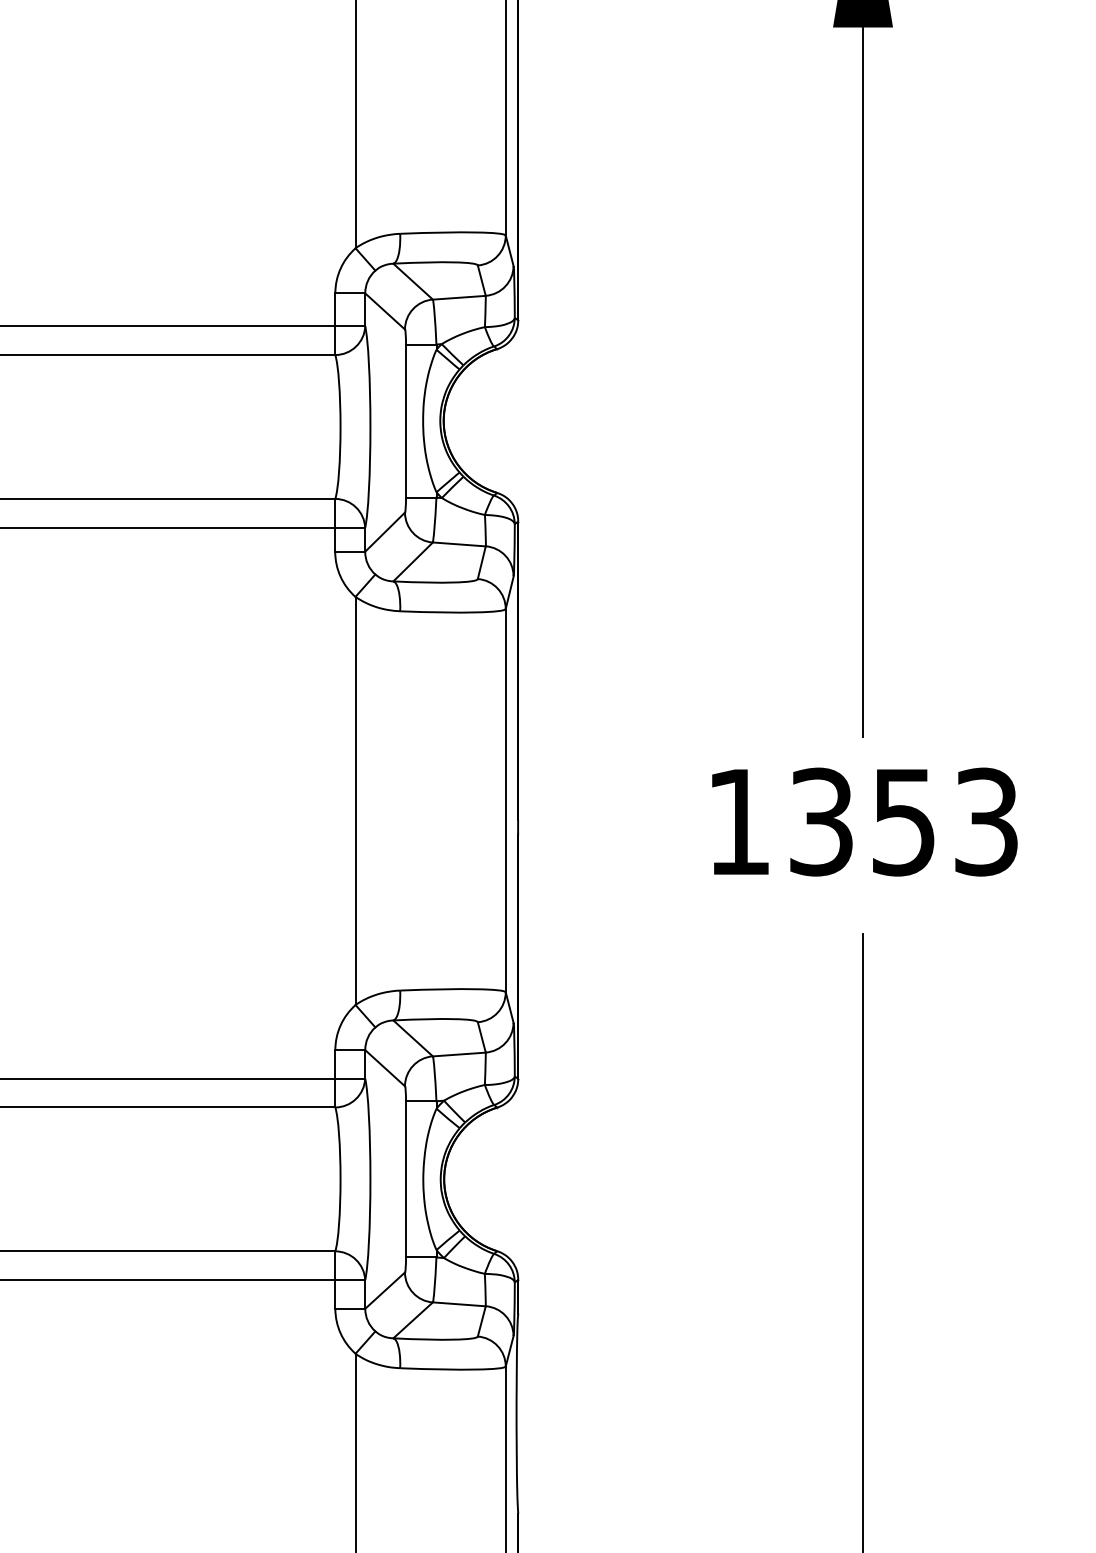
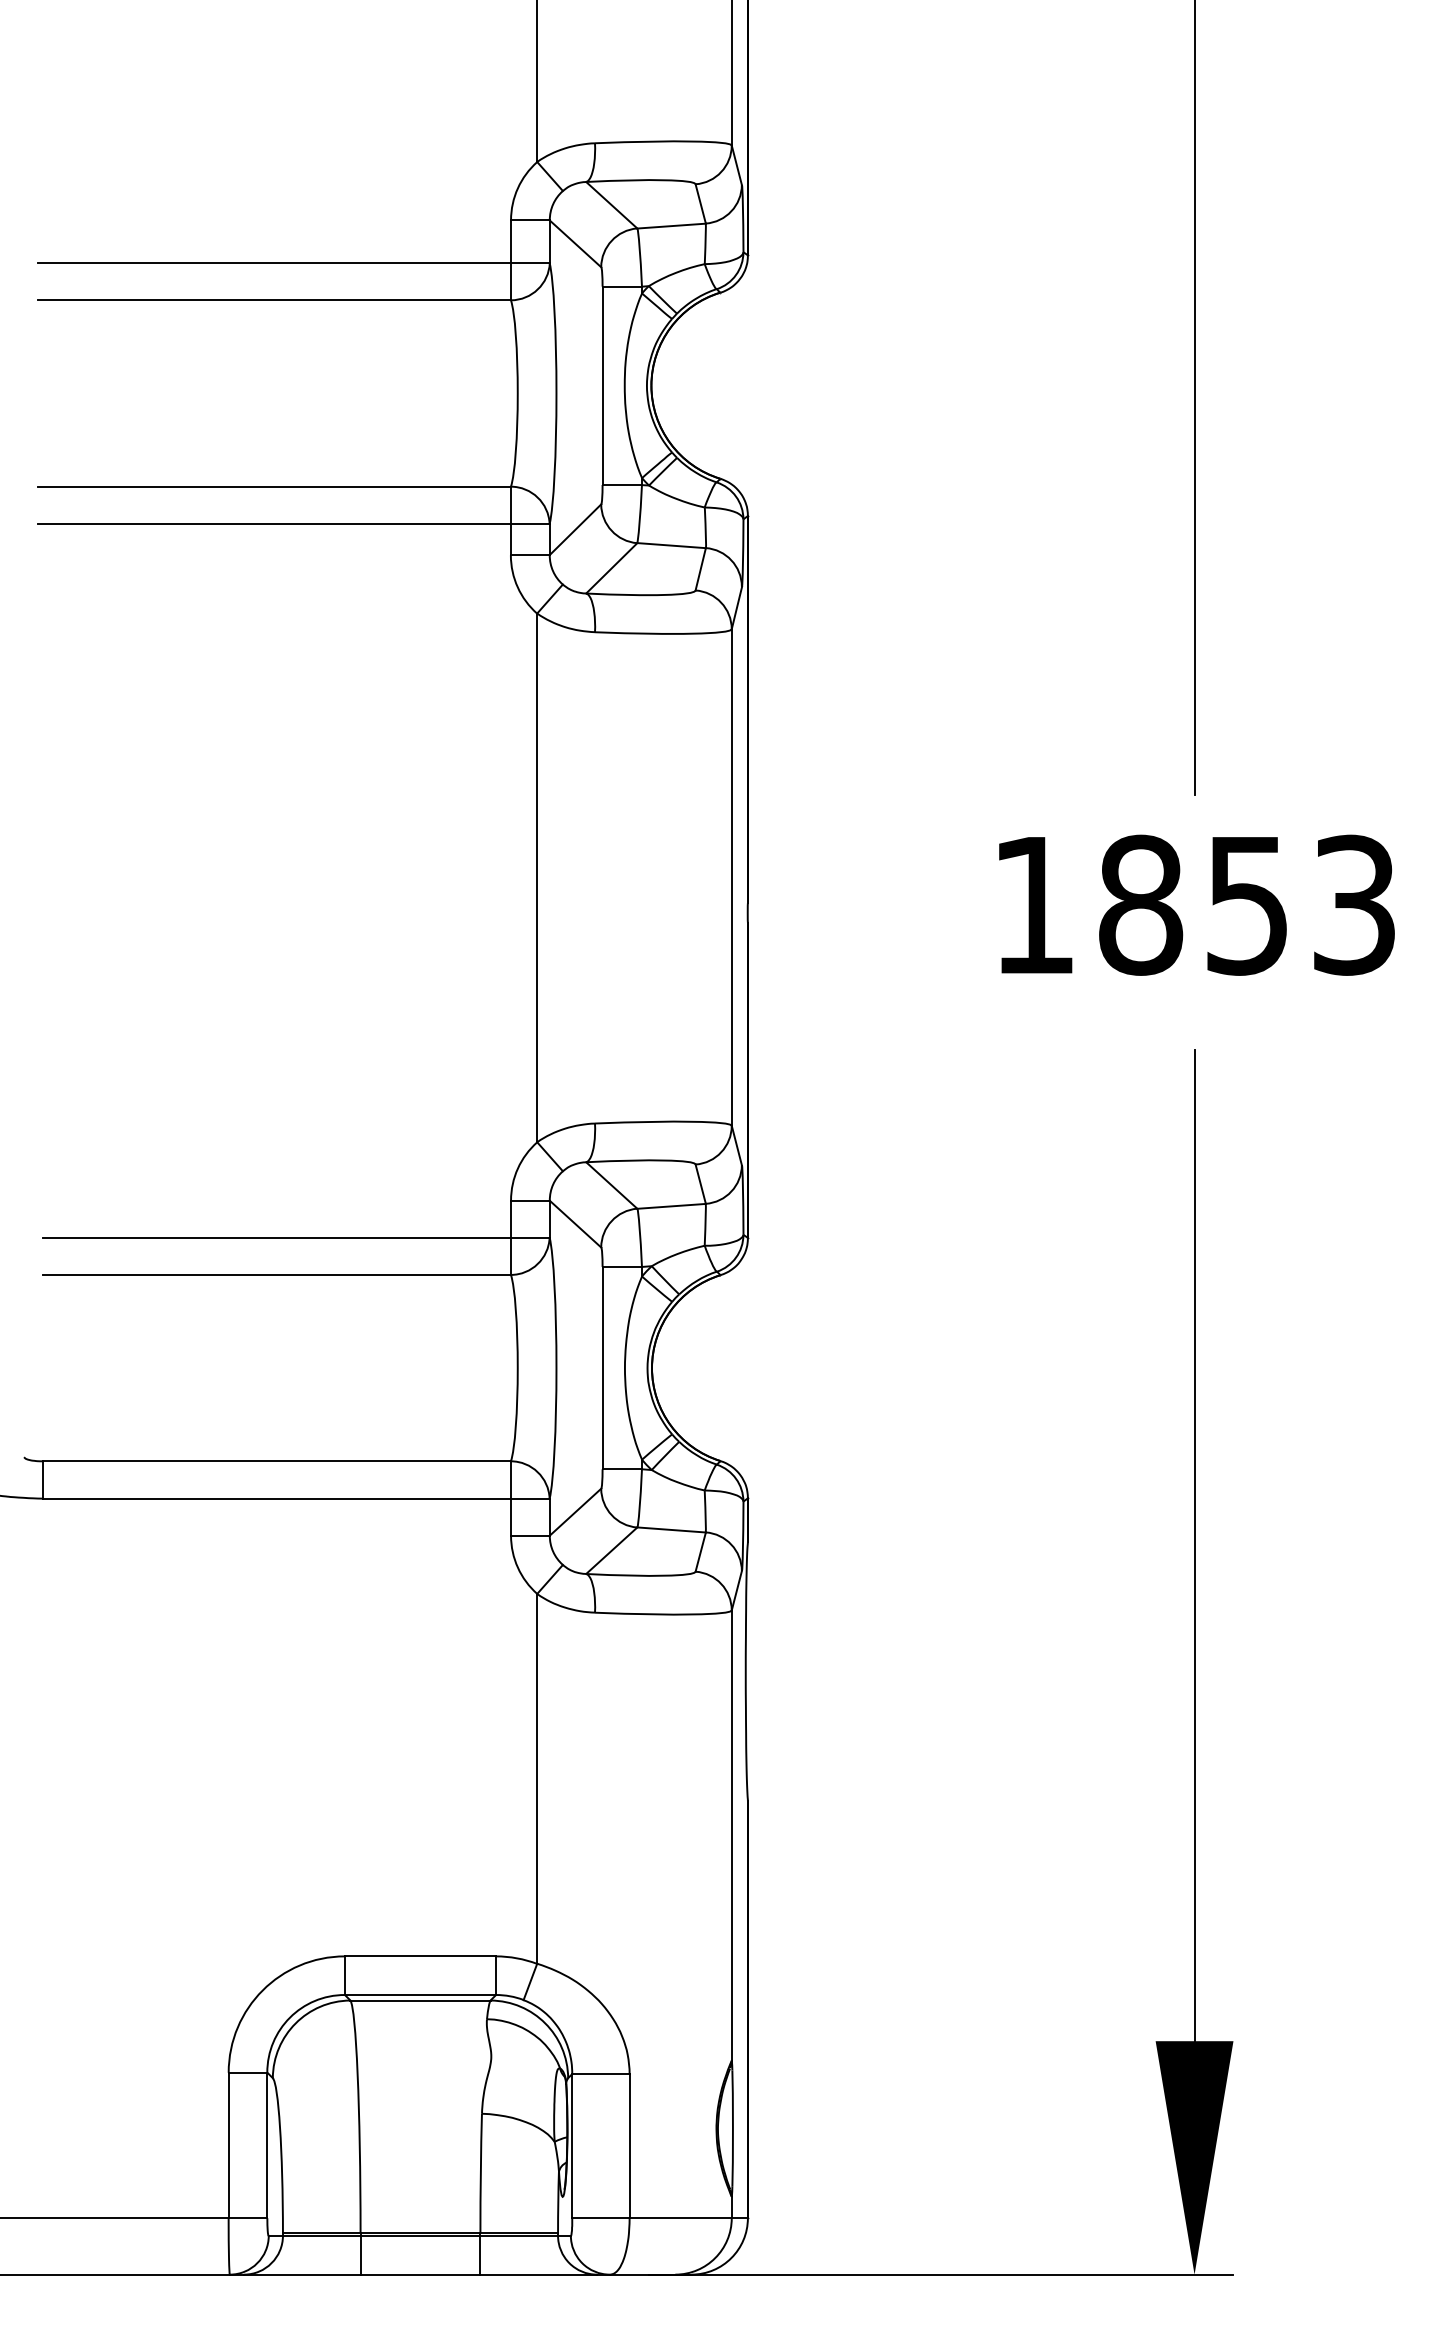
text: (822, 821) -> (1141, 904), 1353 -> 1853

